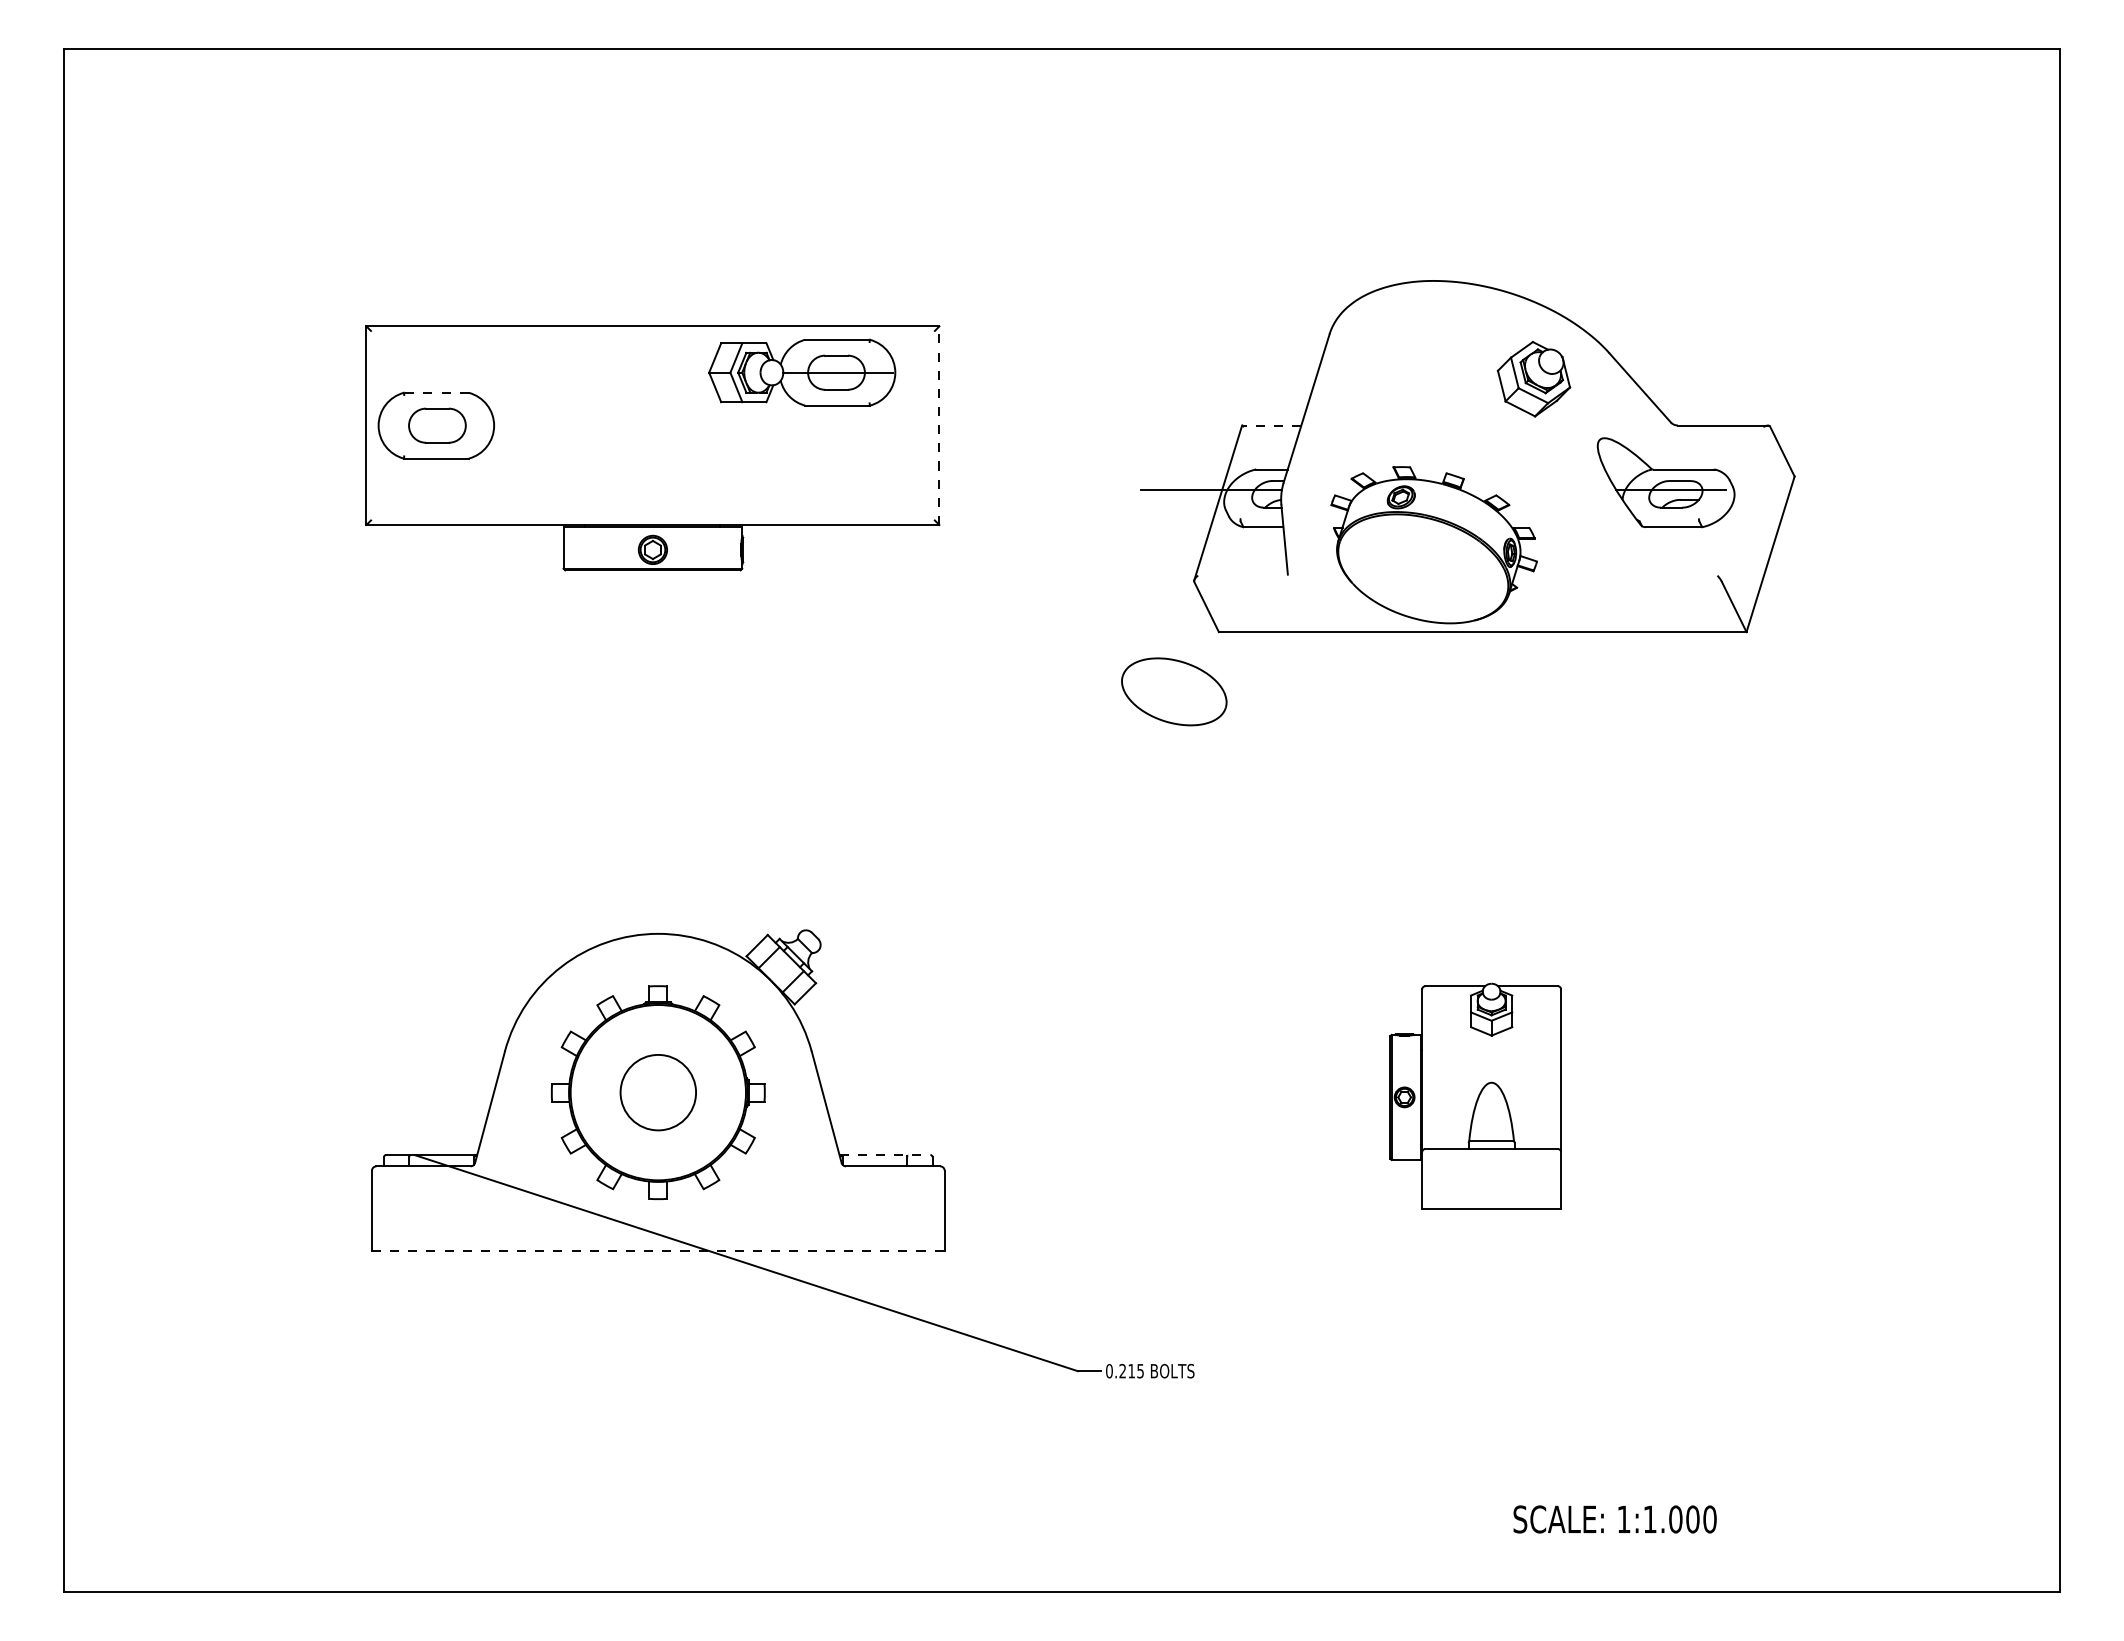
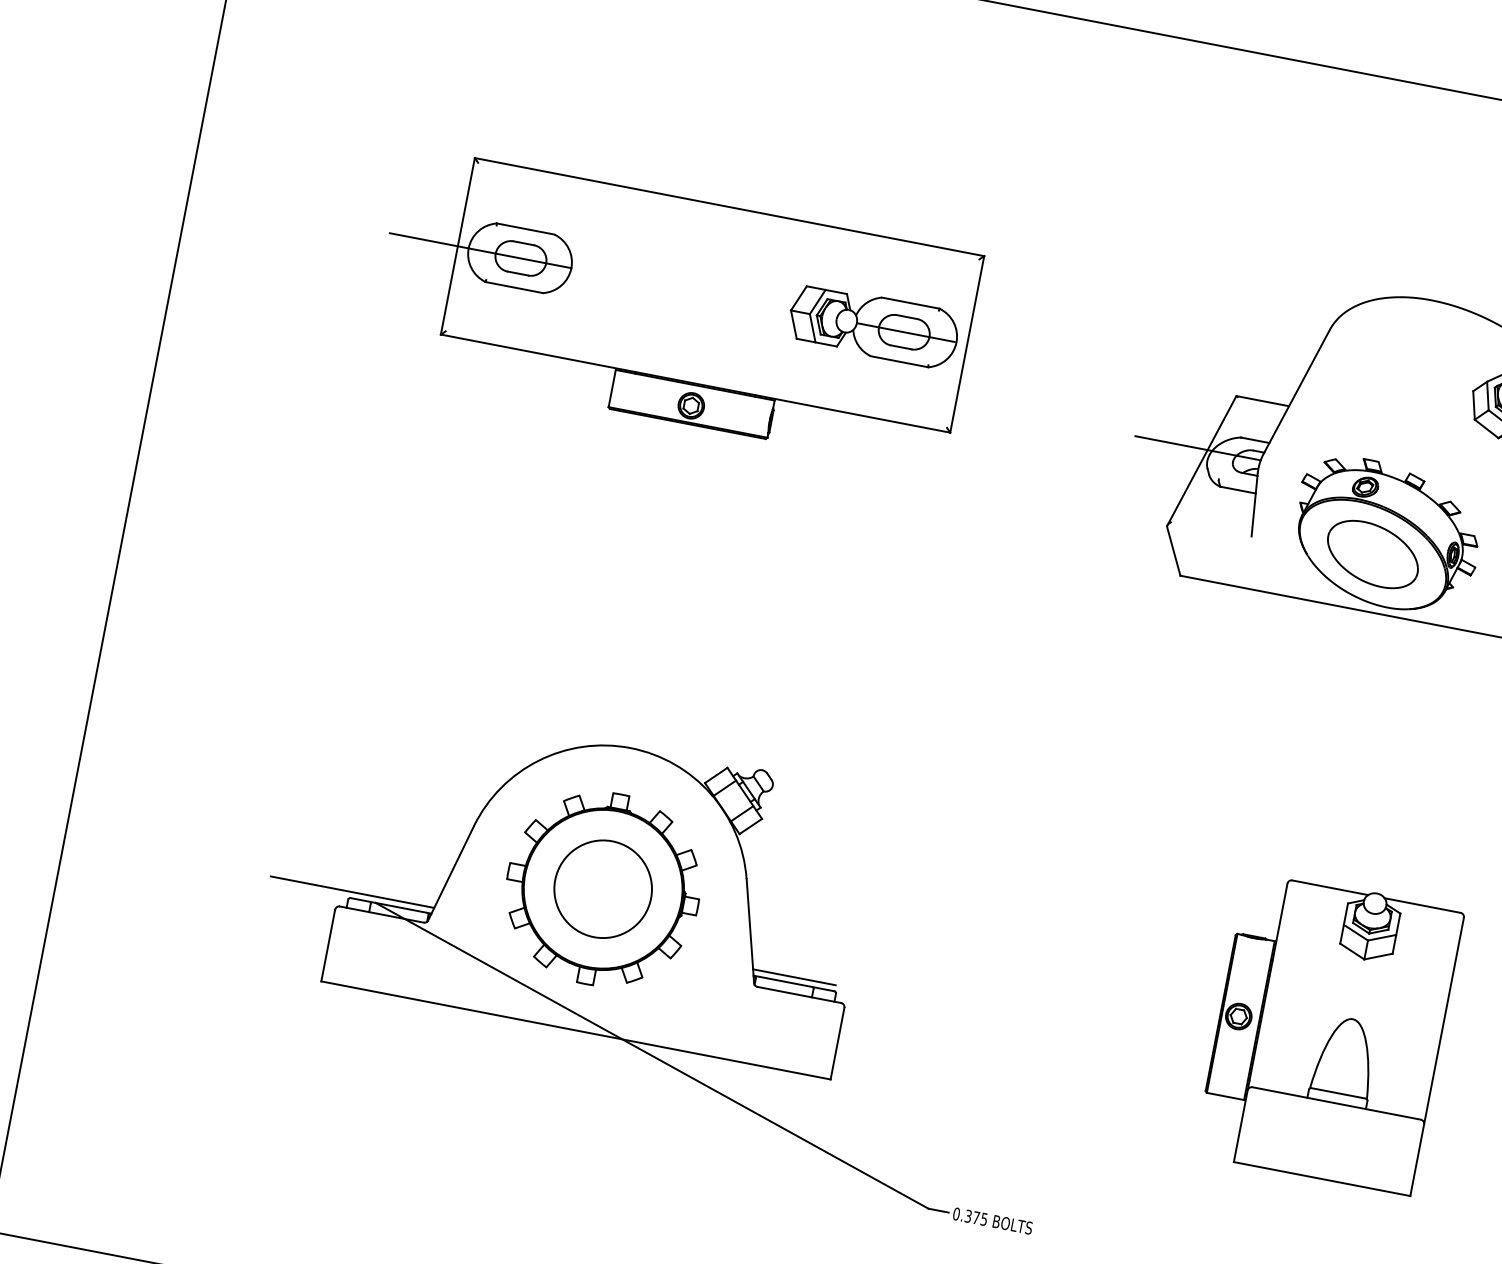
part: (802, 372) -> (874, 326), moved
line: (435, 392) -> (524, 228), dashed -> solid
line: (391, 425) -> (480, 250), added
line: (939, 425) -> (967, 344), dashed -> solid
line: (1271, 425) -> (1262, 401), dashed -> solid
part: (1174, 691) -> (1373, 554), moved
circle: (658, 1092) -> (603, 889), size x1.43
part: (1475, 1095) -> (1329, 1031), size x1.43
line: (387, 1148) -> (352, 892), added
line: (883, 1148) -> (793, 977), added
line: (885, 1155) -> (794, 984), dashed -> solid
line: (658, 1251) -> (576, 1030), dashed -> solid
text: (1126, 1371) -> (971, 1217), 0.215 -> 0.375

